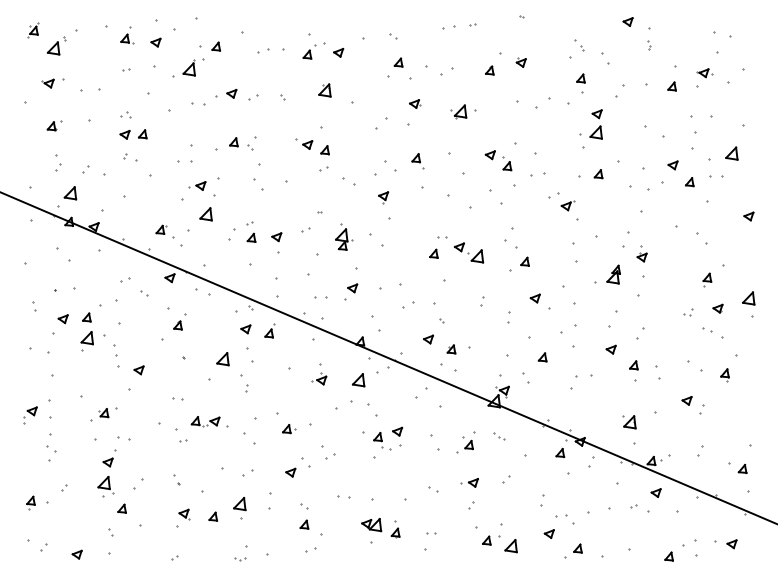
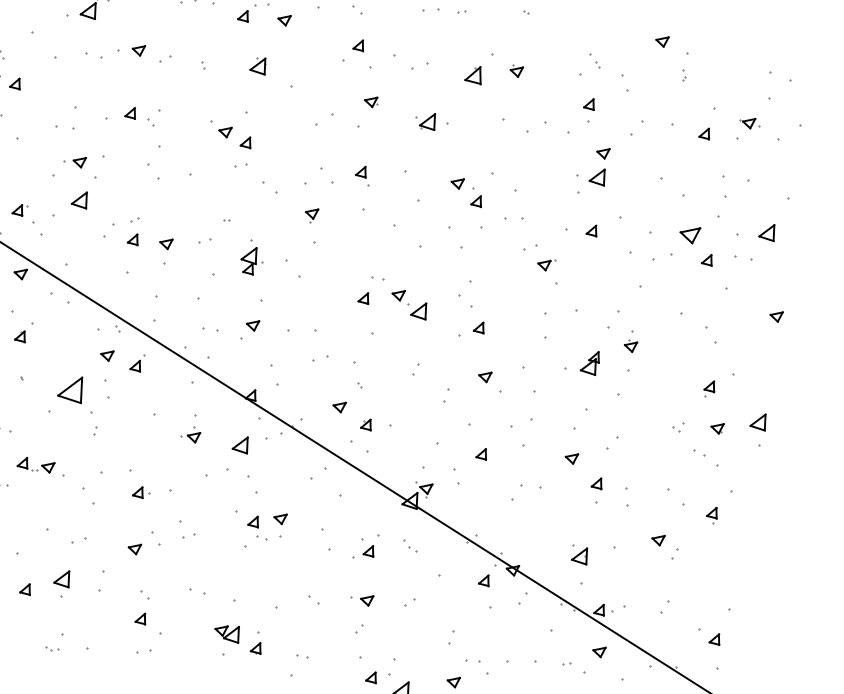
part: (489, 70) -> (474, 74), size x1.6
part: (672, 165) -> (688, 234), size x1.6
part: (222, 359) -> (70, 389), size x1.6

